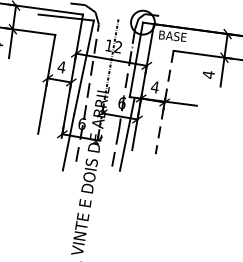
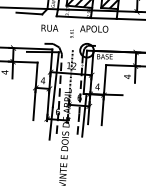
line: (163, 103) -> (103, 95), dashed -> solid

